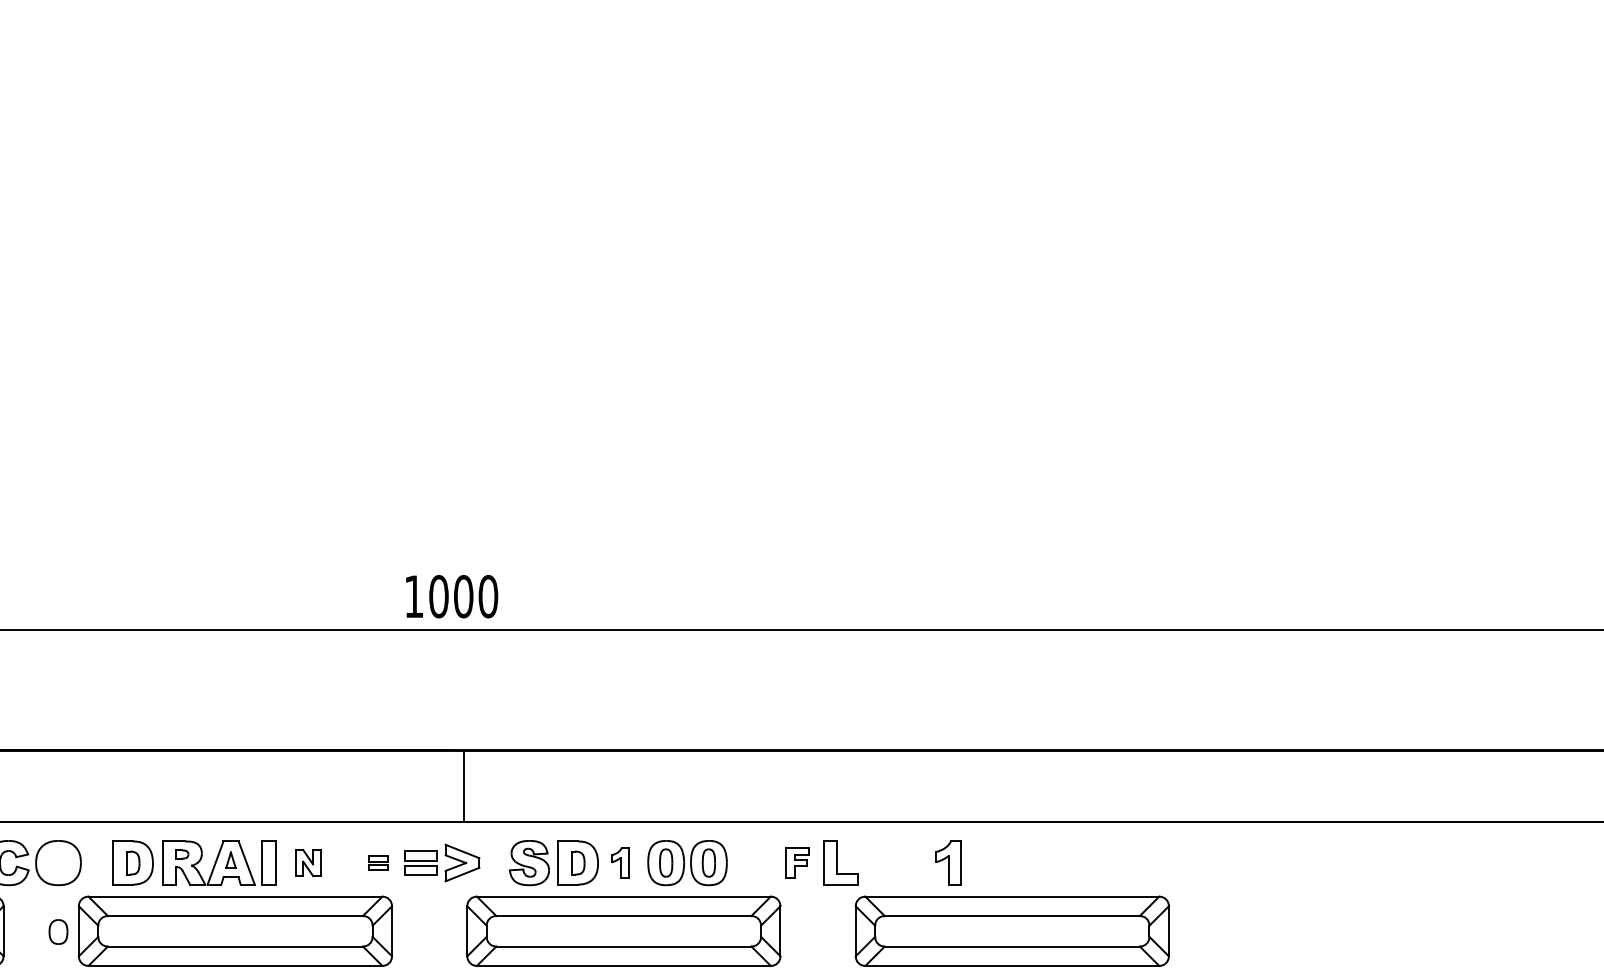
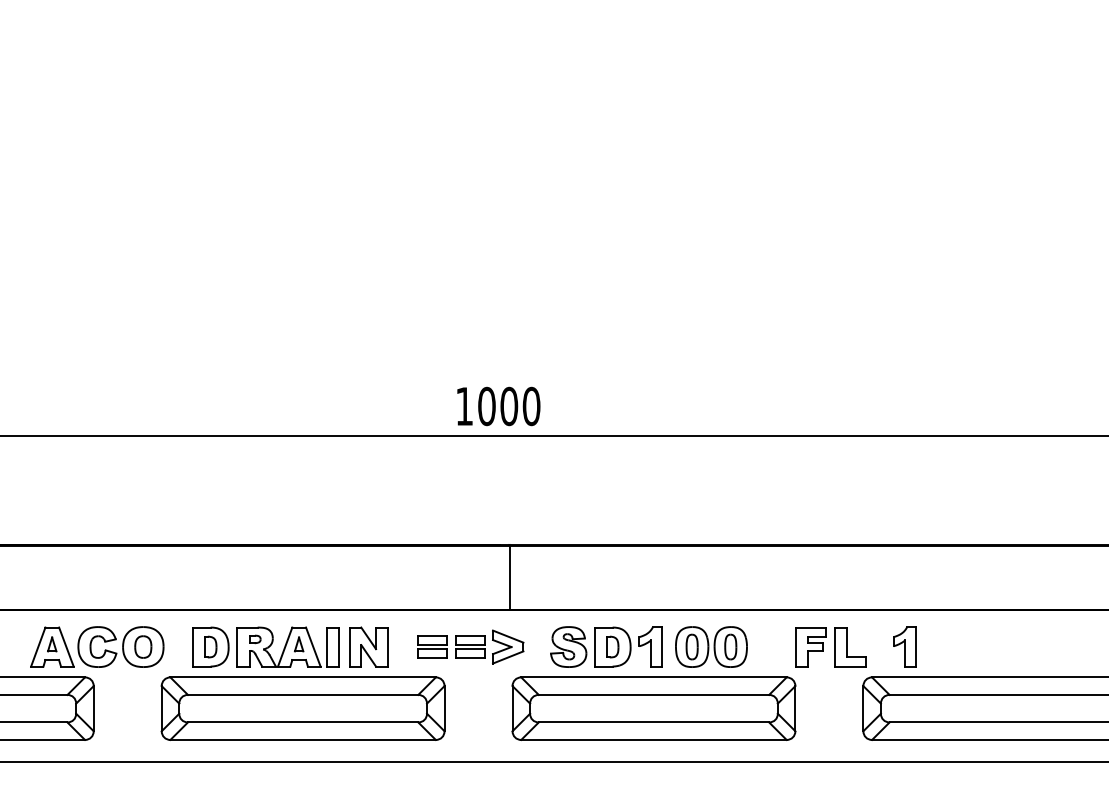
part: (308, 862) -> (369, 646), size x1.67
part: (377, 862) -> (431, 646), size x1.67
part: (620, 862) -> (650, 646), size x1.43
part: (797, 862) -> (810, 646), size x1.43
part: (948, 862) -> (904, 646), moved
part: (58, 931) -> (143, 646), moved

